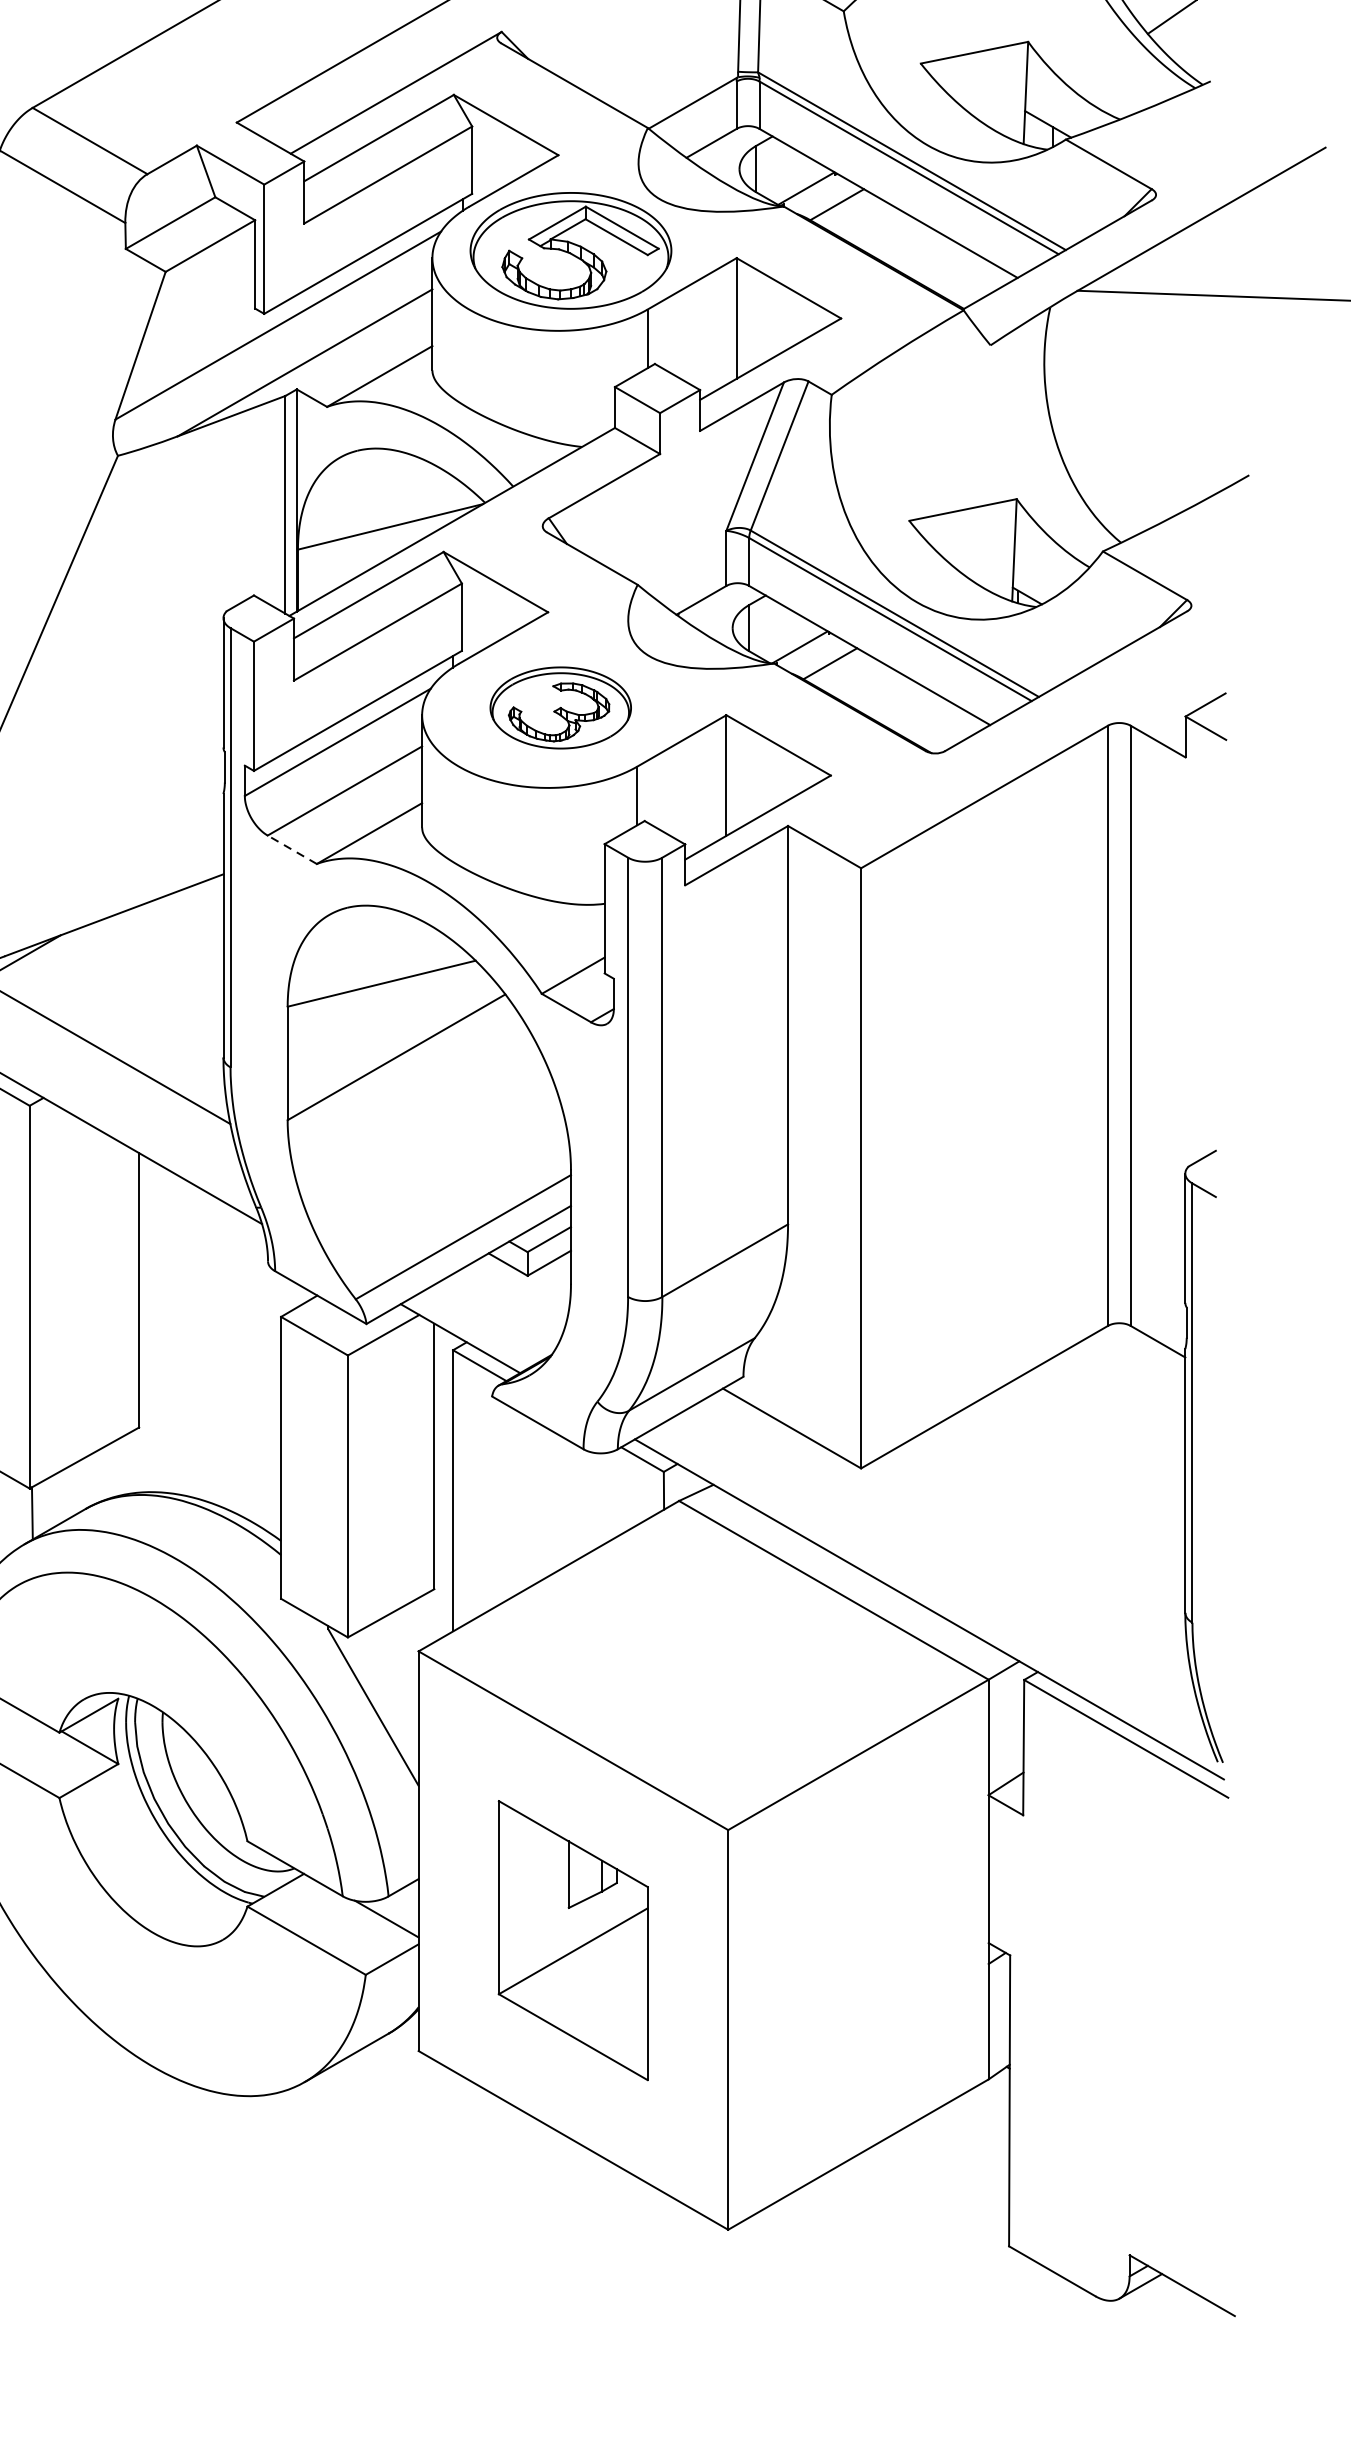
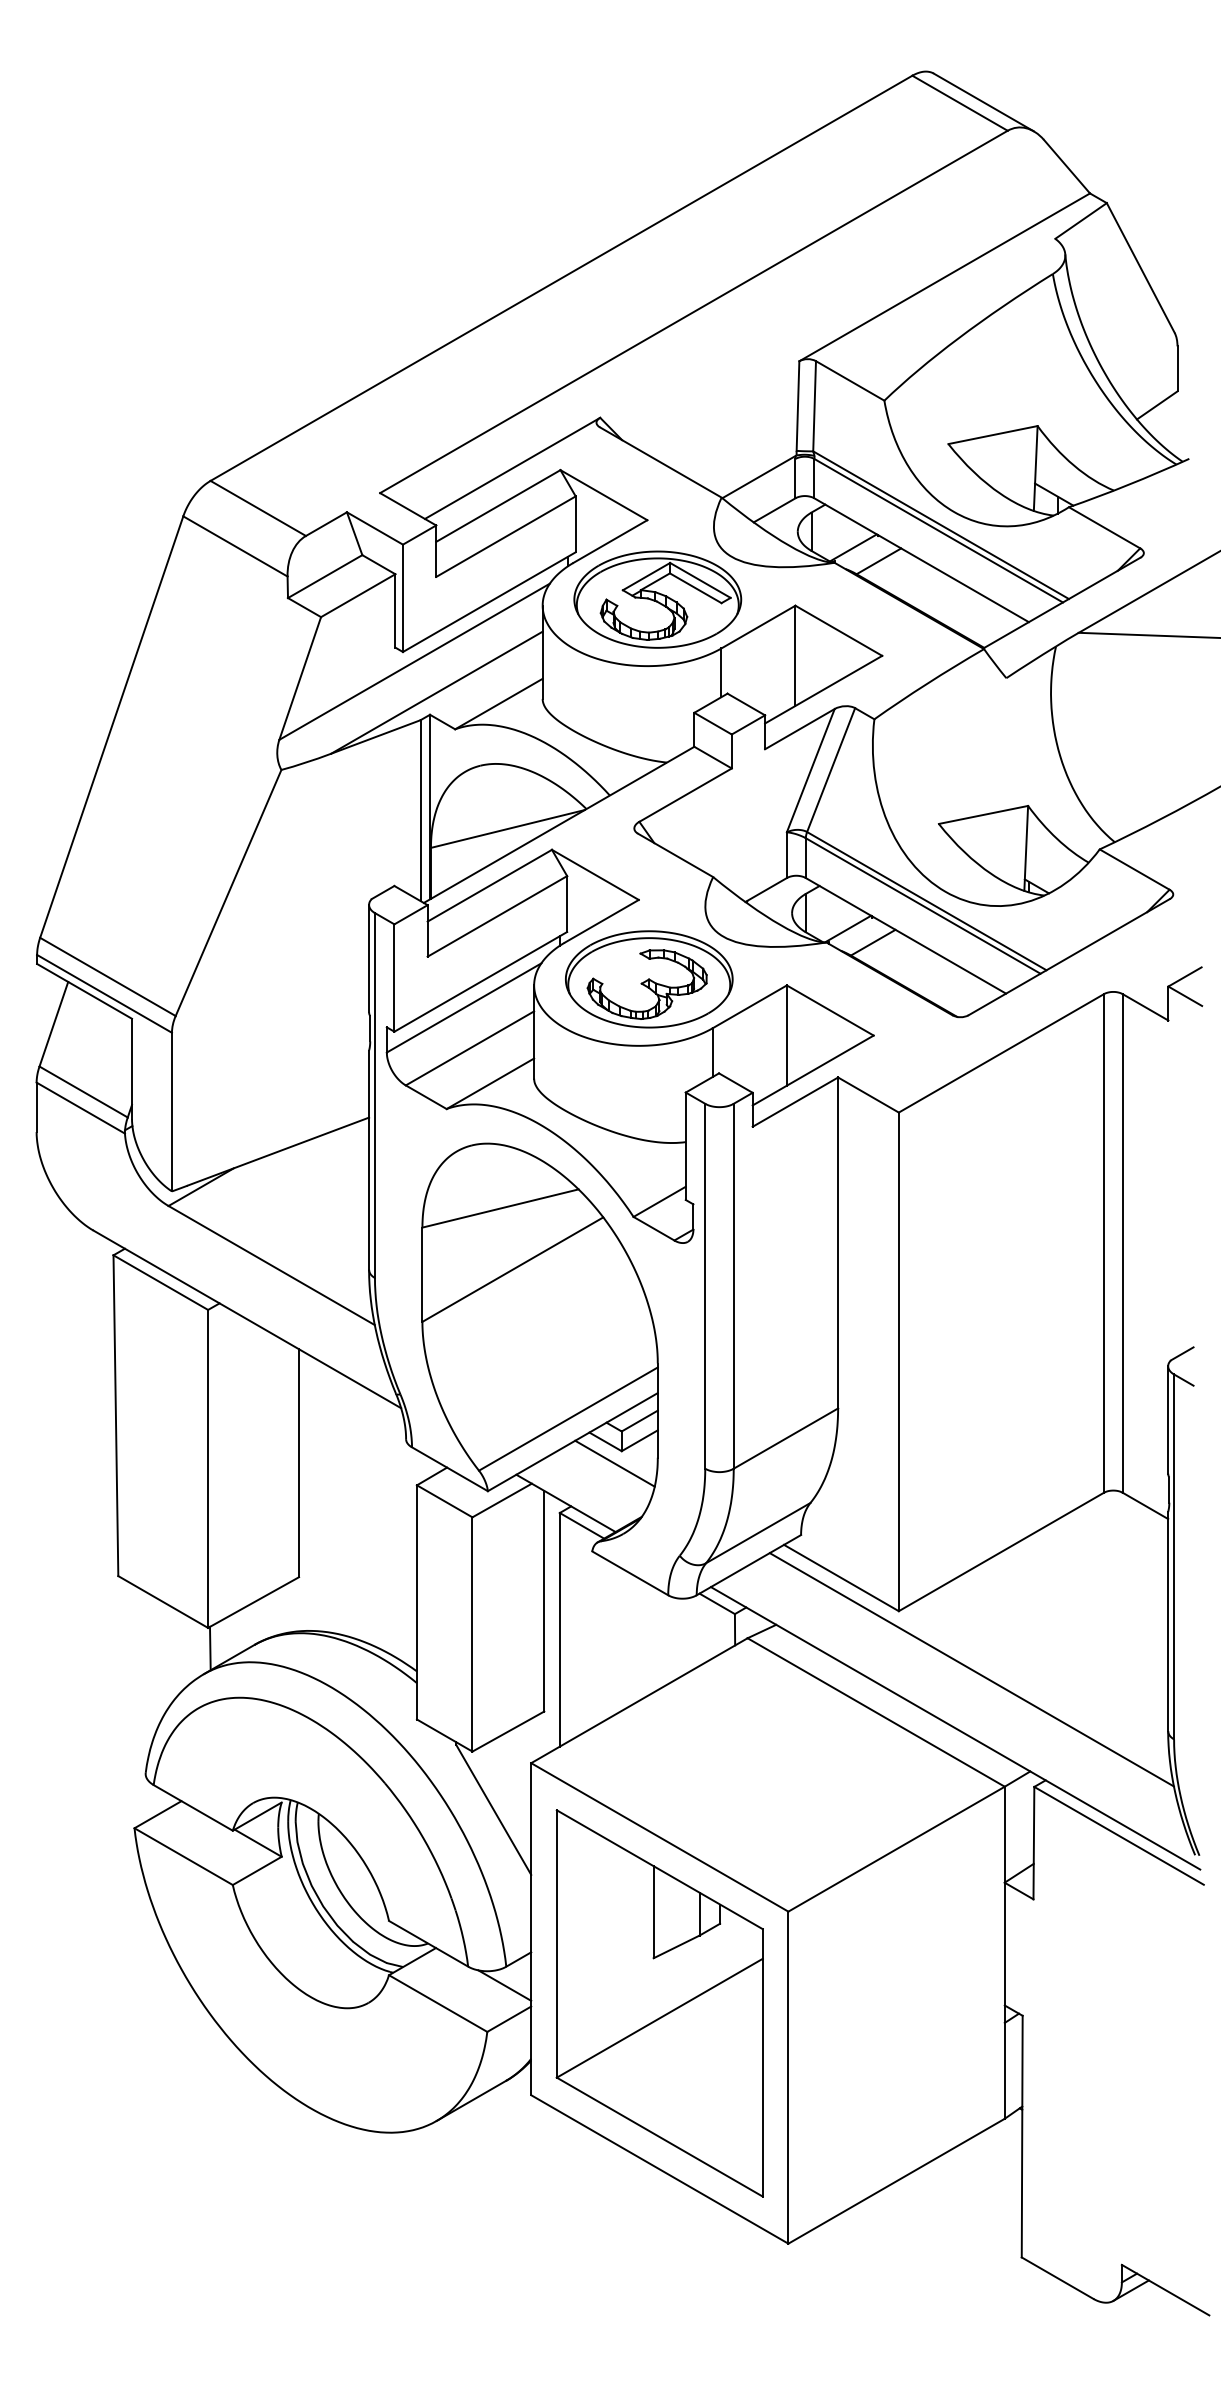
part: (561, 708) -> (649, 979), size x1.43
line: (292, 850) -> (426, 1097), dashed -> solid
line: (518, 1290) -> (614, 1463), added
line: (948, 1538) -> (971, 1669), added
part: (573, 1940) -> (659, 2003), size x1.67

